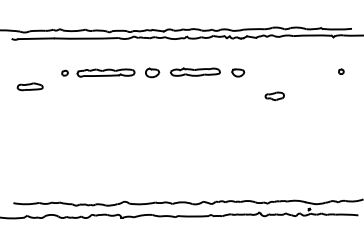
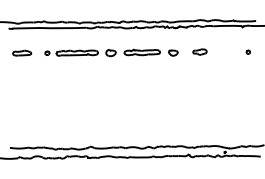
part: (30, 85) -> (22, 52), moved
part: (274, 95) -> (199, 51), moved

